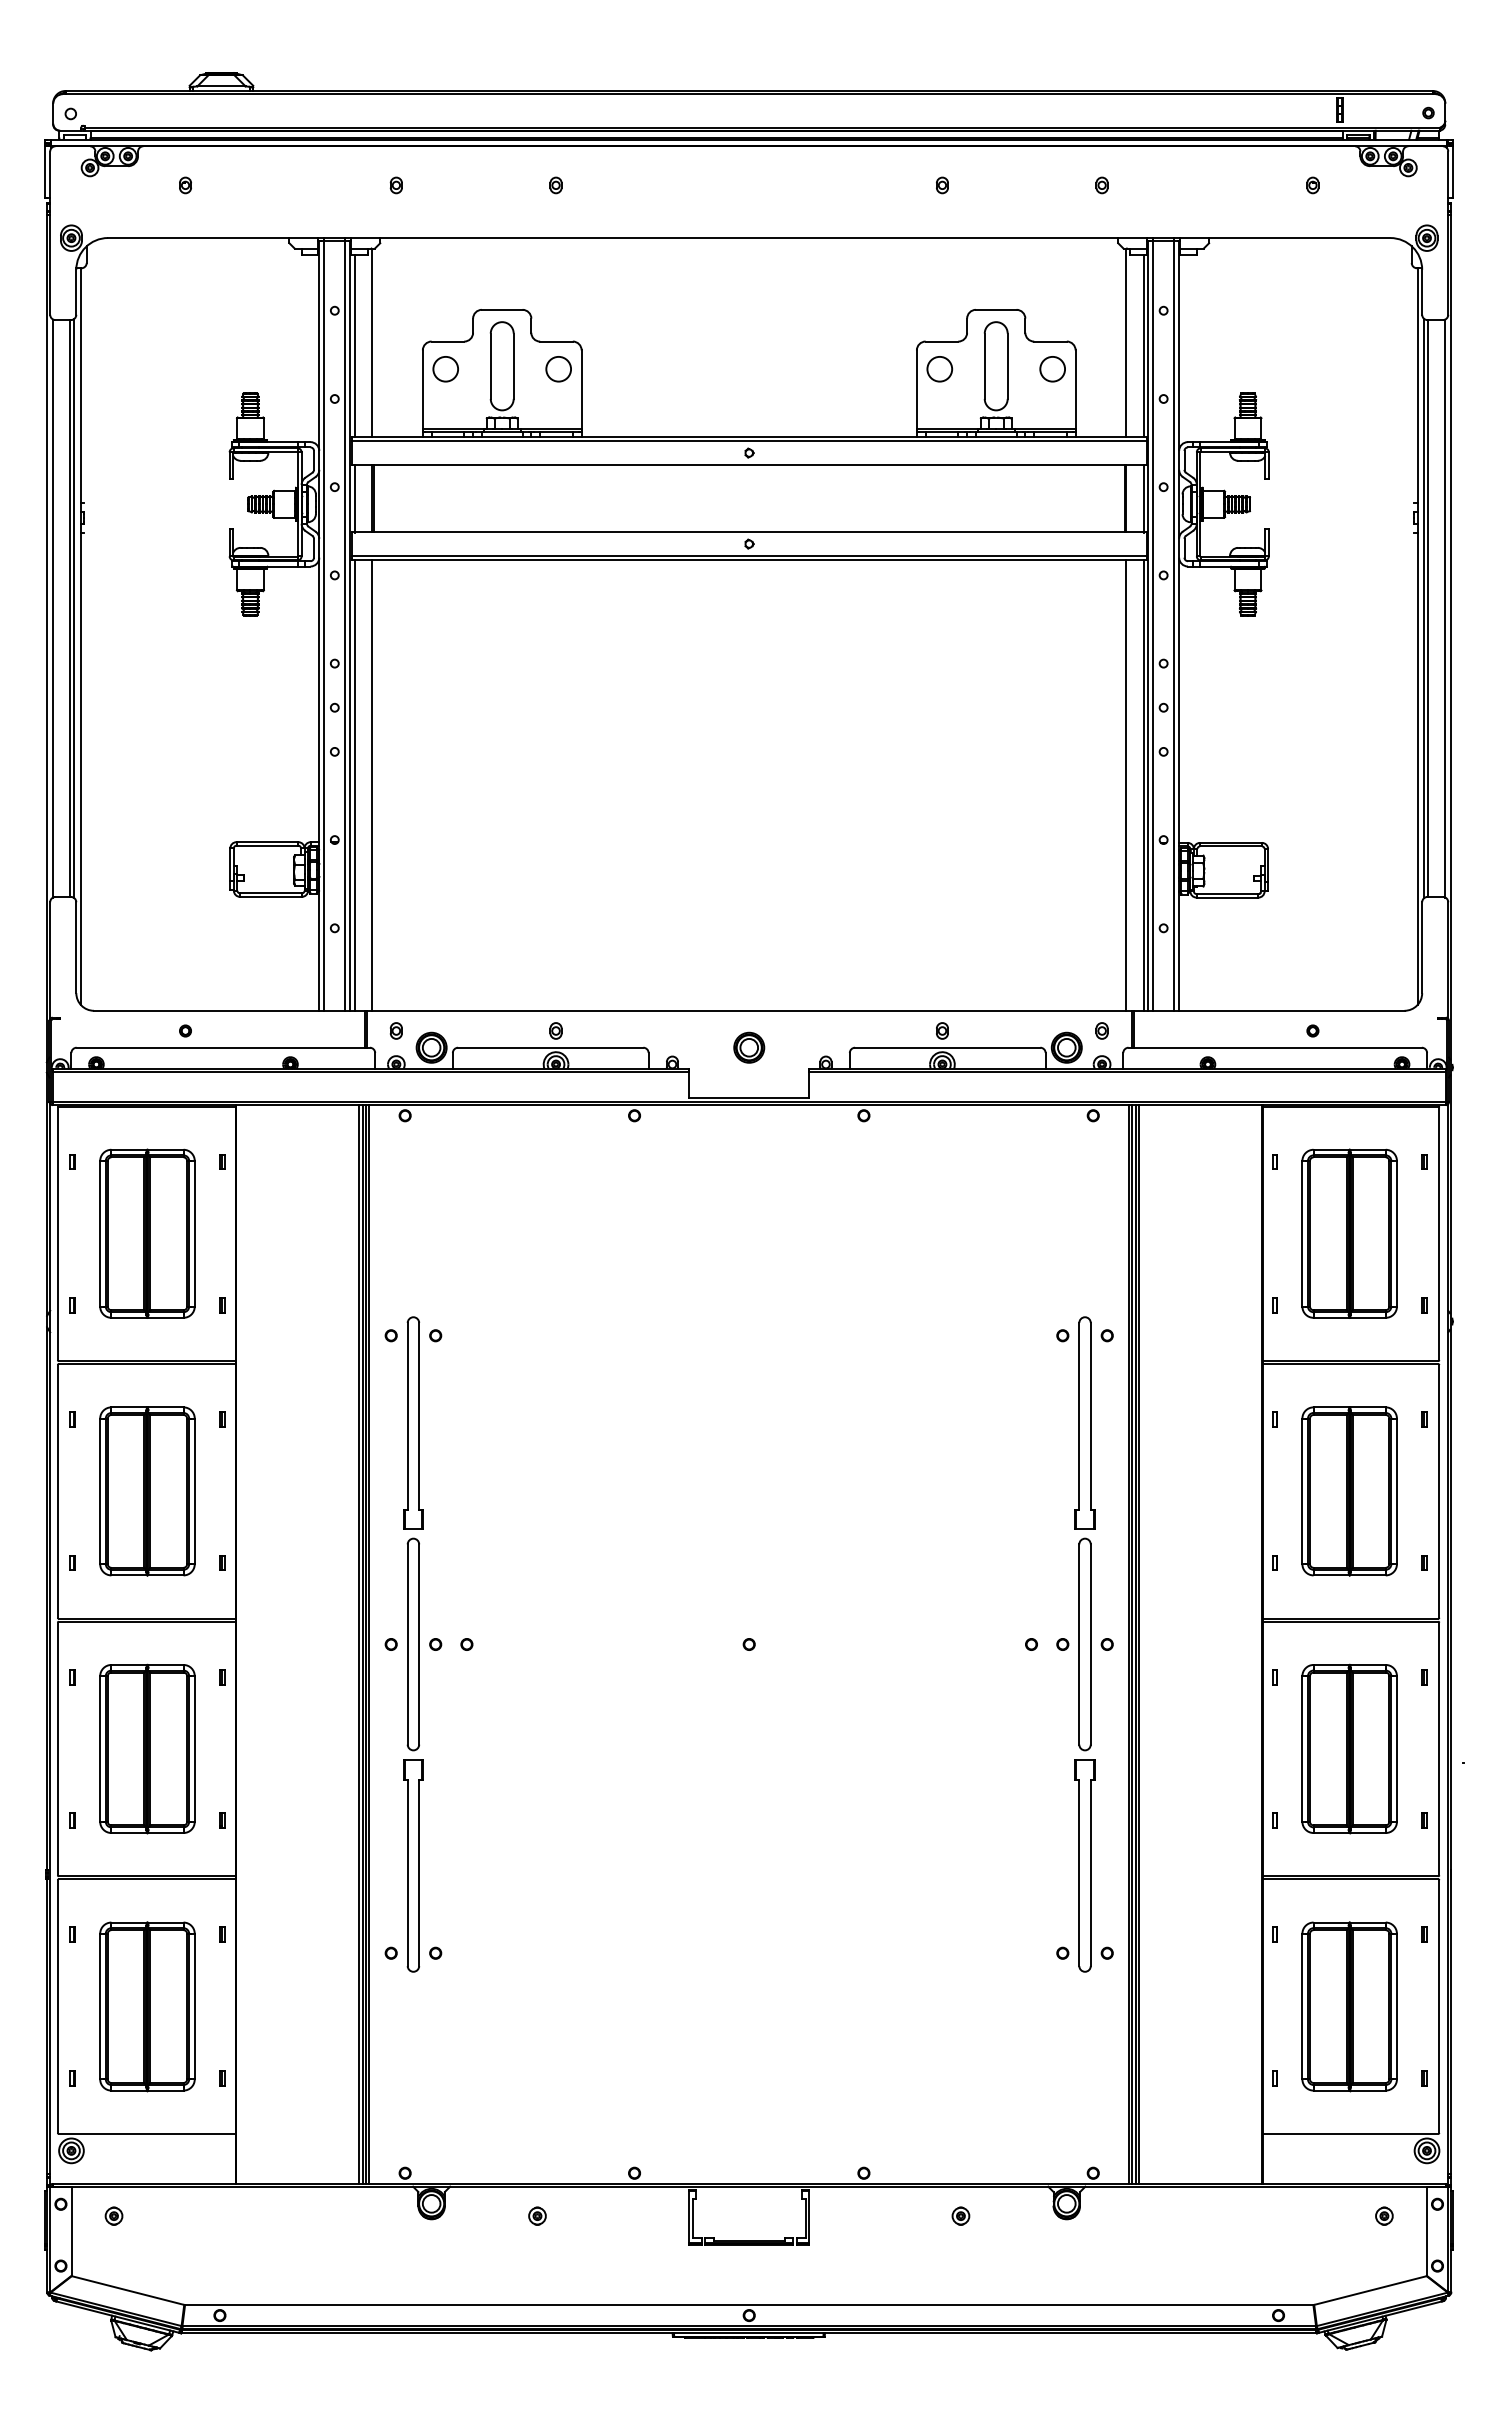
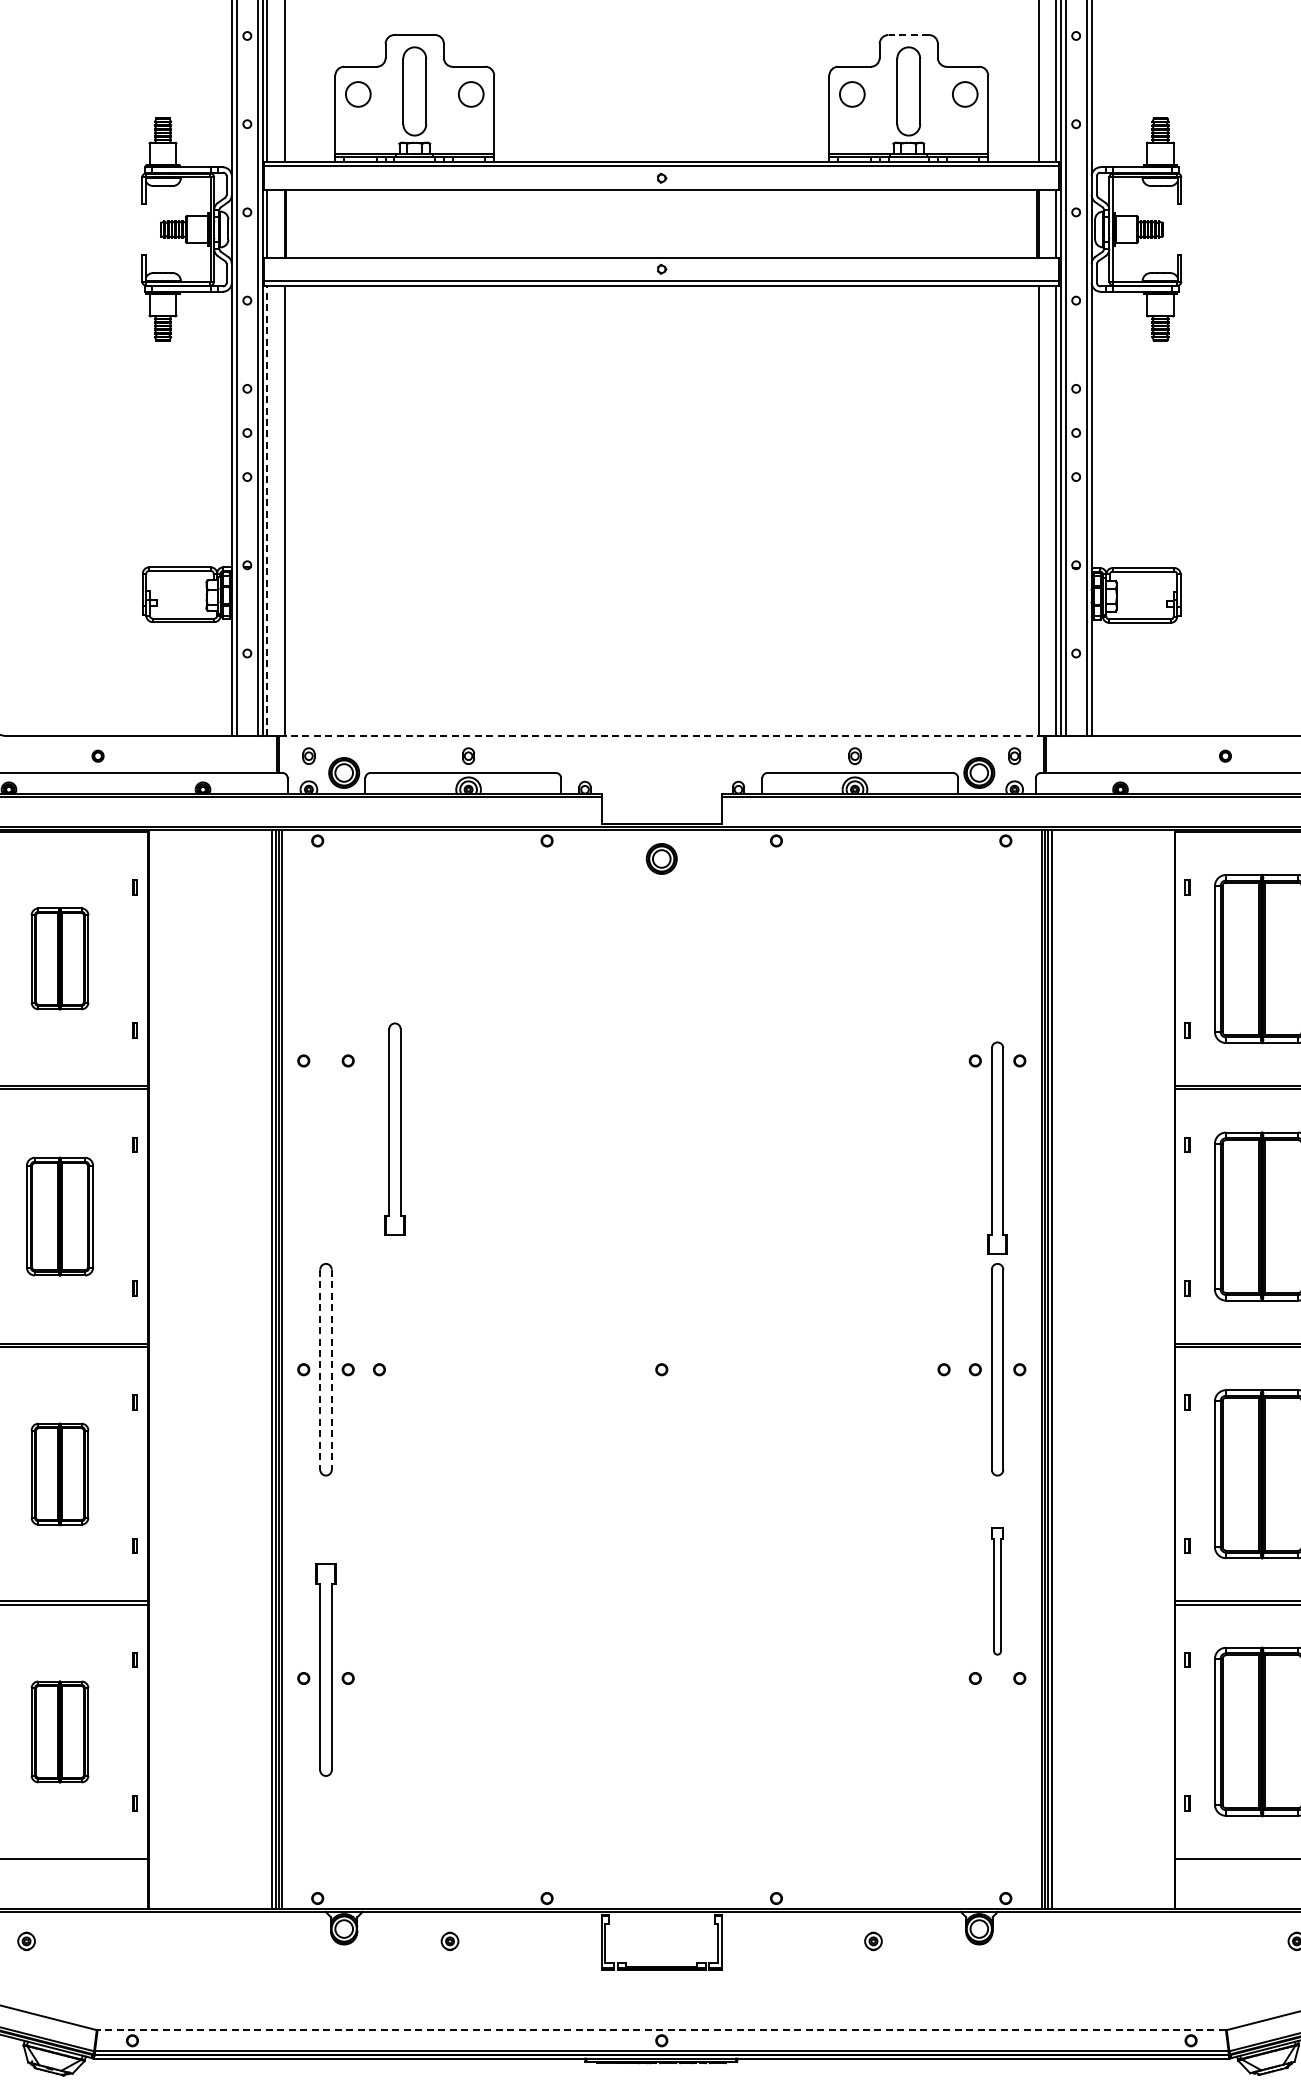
line: (995, 309) -> (908, 34), solid -> dashed
line: (354, 785) -> (267, 510), solid -> dashed
line: (749, 1010) -> (662, 735), solid -> dashed
part: (749, 1047) -> (662, 858), moved
part: (147, 1233) -> (60, 958), size x0.6
part: (413, 1422) -> (395, 1128), moved
part: (147, 1491) -> (60, 1216), size x0.7
line: (407, 1645) -> (320, 1370), solid -> dashed
line: (419, 1645) -> (332, 1370), solid -> dashed
part: (147, 1748) -> (60, 1473), size x0.6
part: (413, 1865) -> (326, 1669), moved
part: (1084, 1865) -> (997, 1590), size x0.6
part: (147, 2006) -> (60, 1731), size x0.6
line: (748, 2305) -> (661, 2030), solid -> dashed

